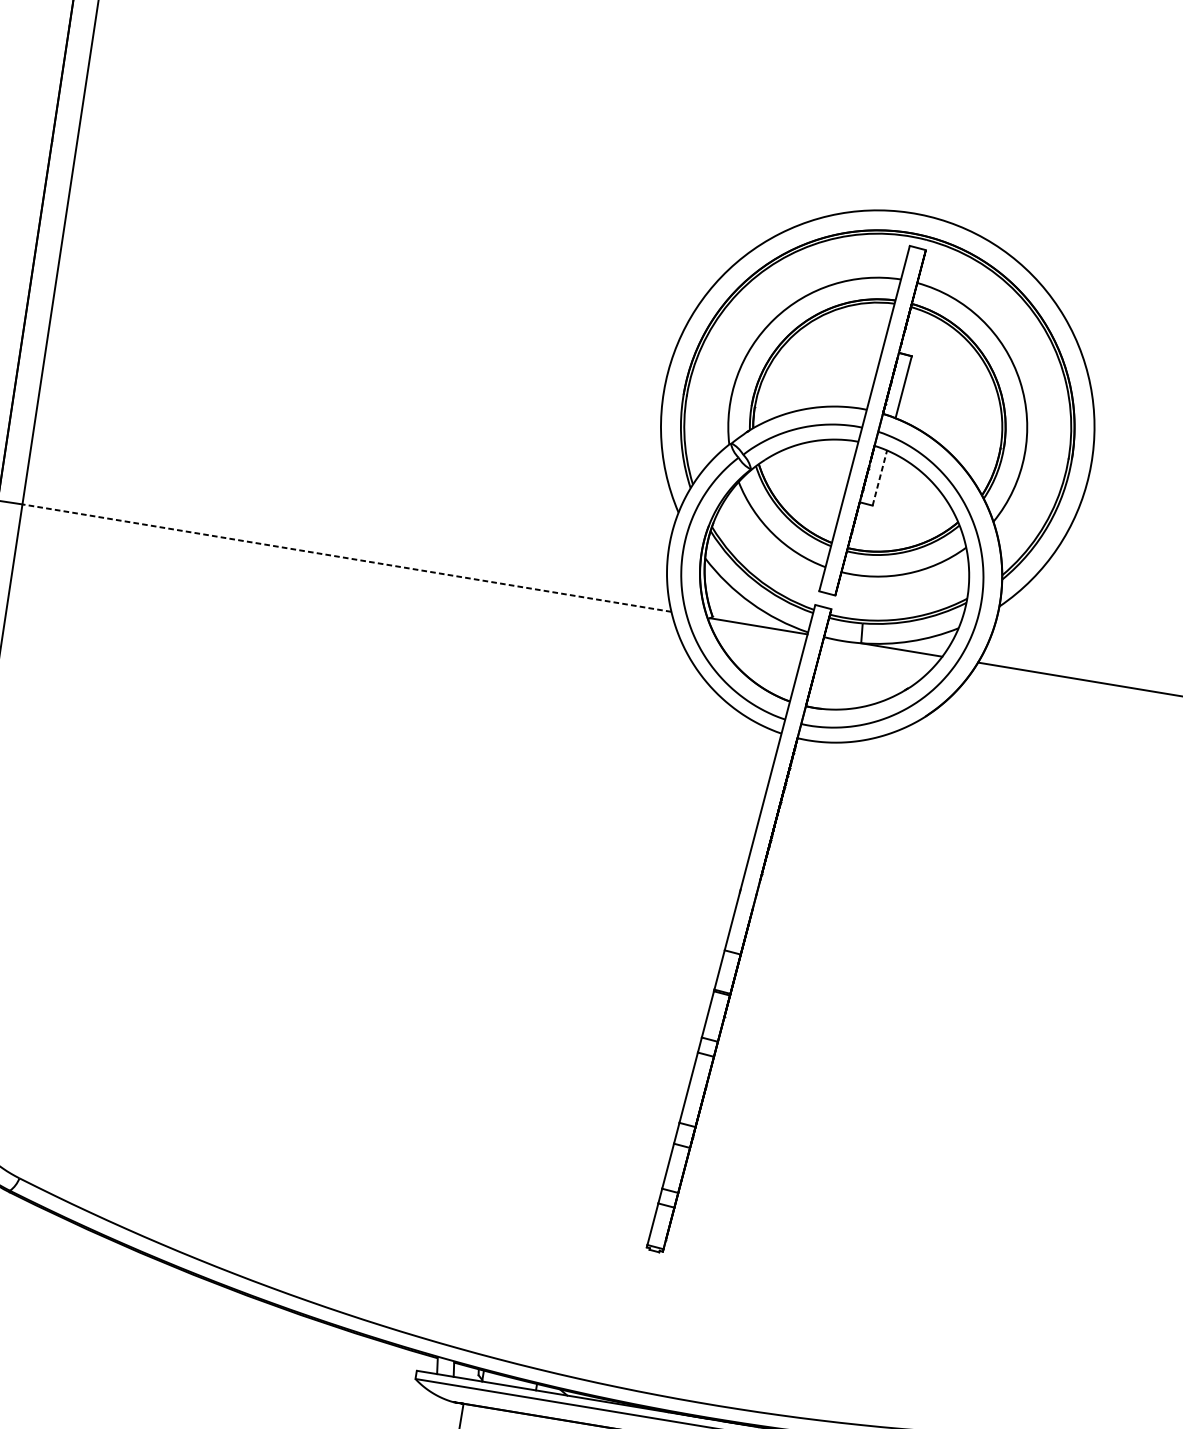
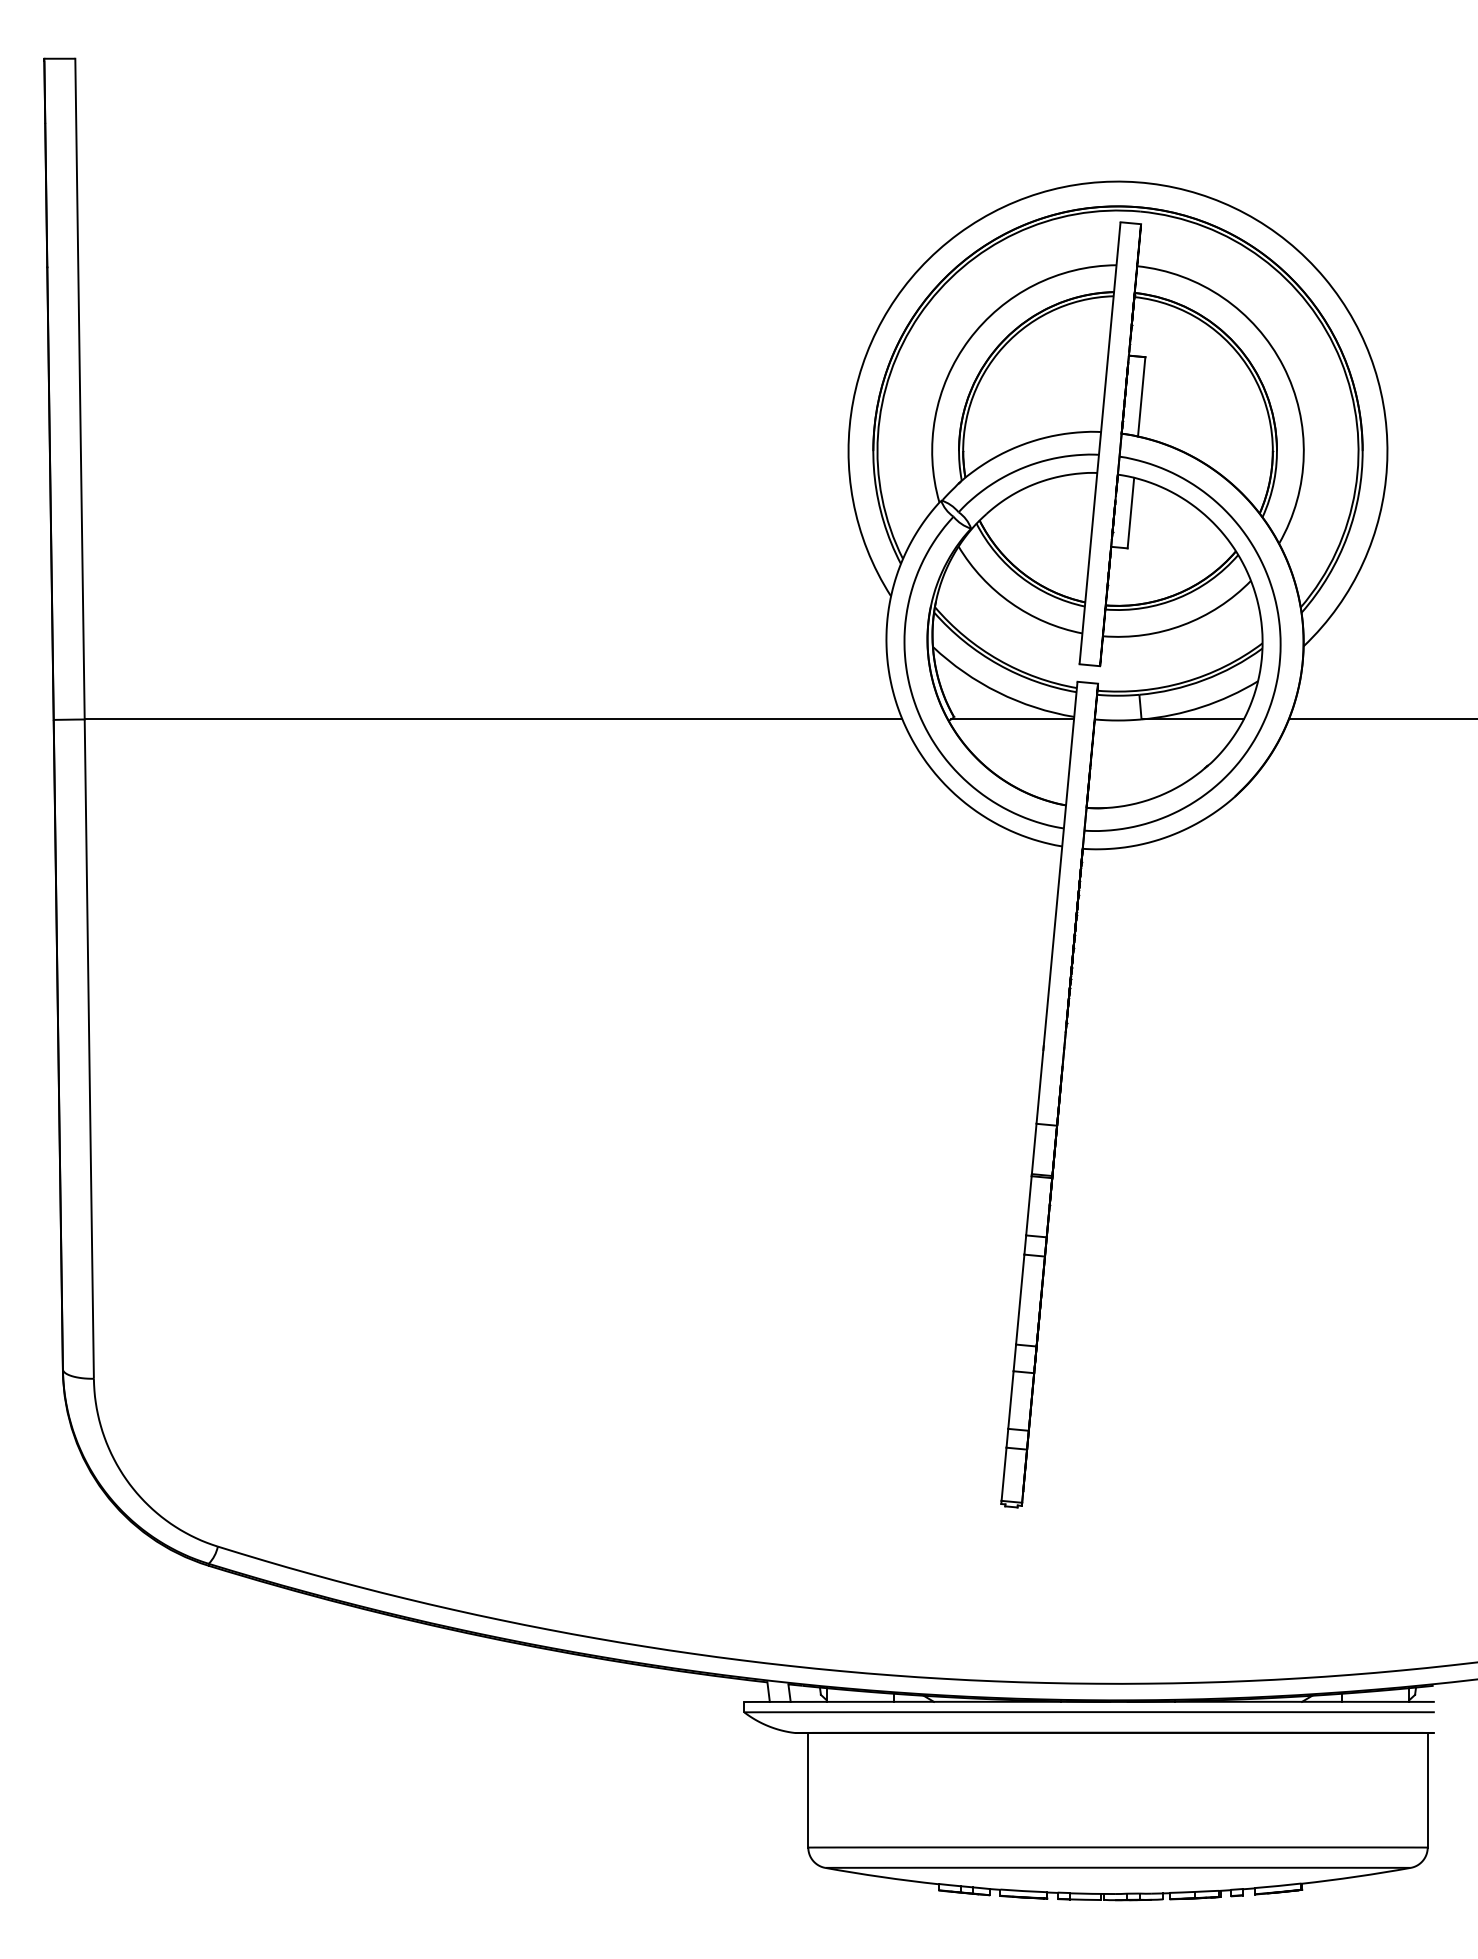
line: (879, 477) -> (1130, 512), dashed -> solid
line: (346, 558) -> (493, 719), dashed -> solid

